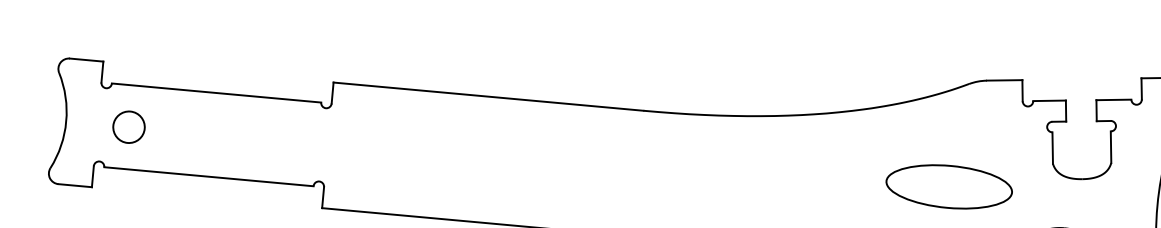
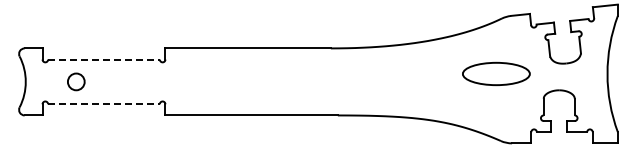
line: (217, 92) -> (104, 59), solid -> dashed
circle: (129, 126) -> (76, 81), moved
line: (209, 177) -> (104, 104), solid -> dashed

